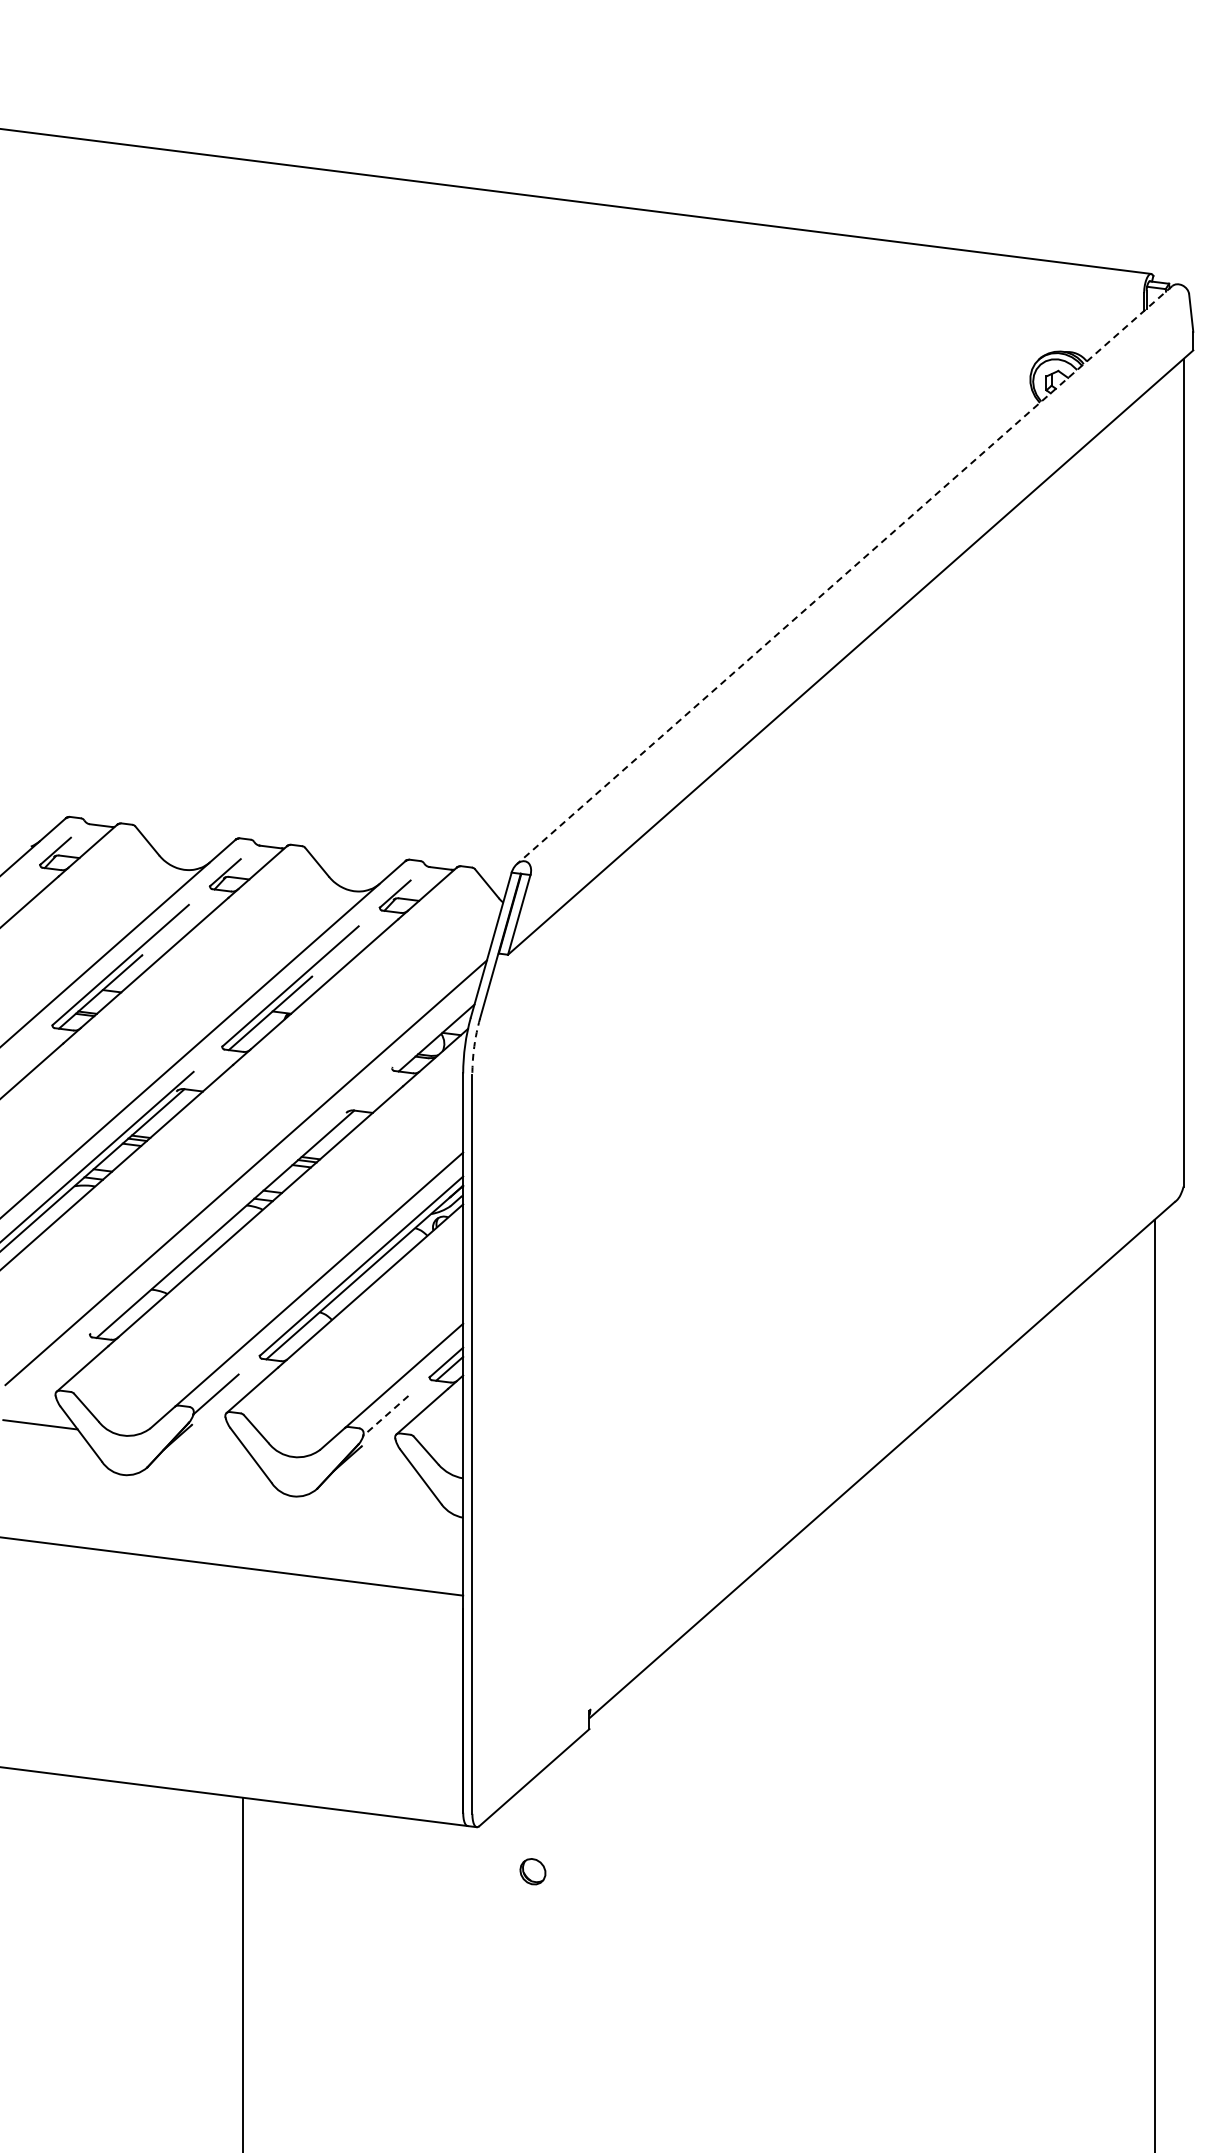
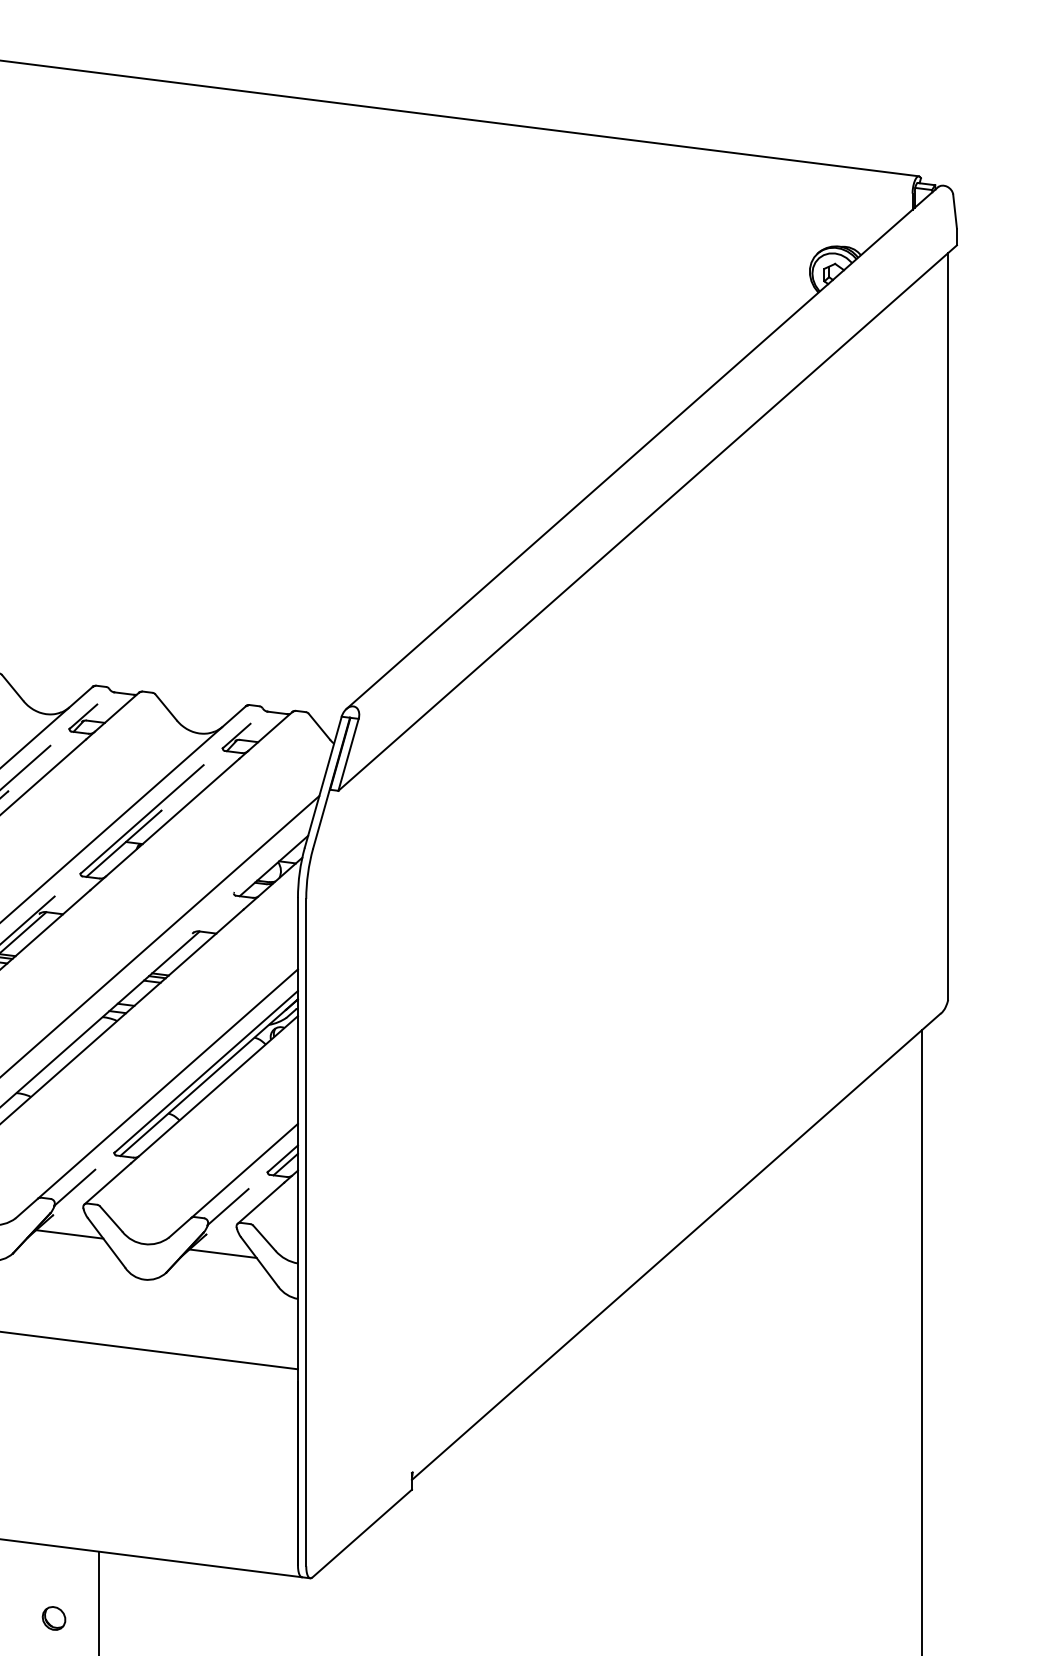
line: (844, 575) -> (642, 448), dashed -> solid
arc: (474, 1046) -> (308, 873), dashed -> solid
line: (385, 1416) -> (227, 1207), dashed -> solid
line: (210, 1445) -> (69, 1233), added
line: (380, 1467) -> (223, 1253), added
part: (532, 1871) -> (53, 1618), moved

